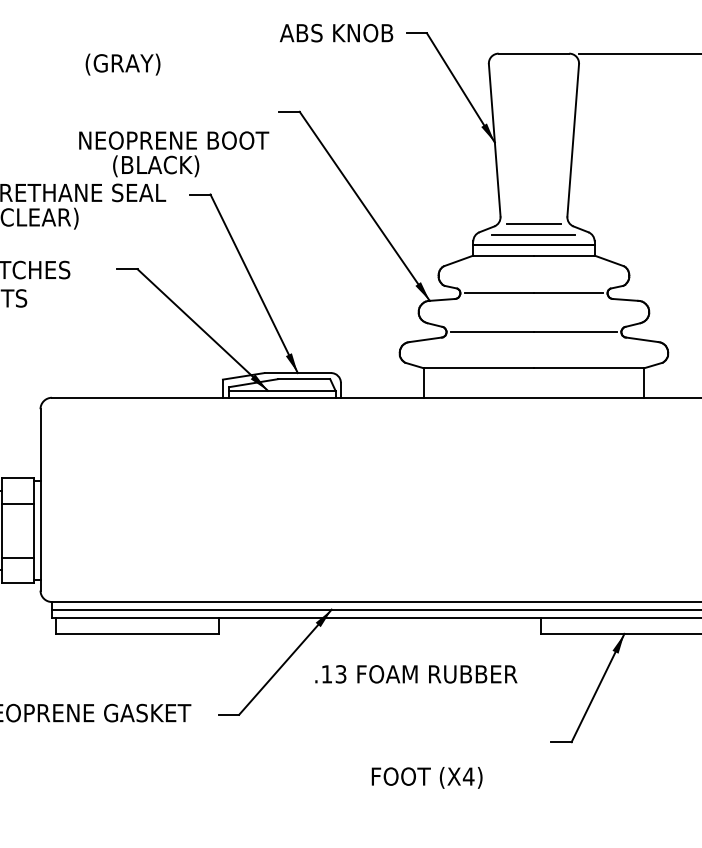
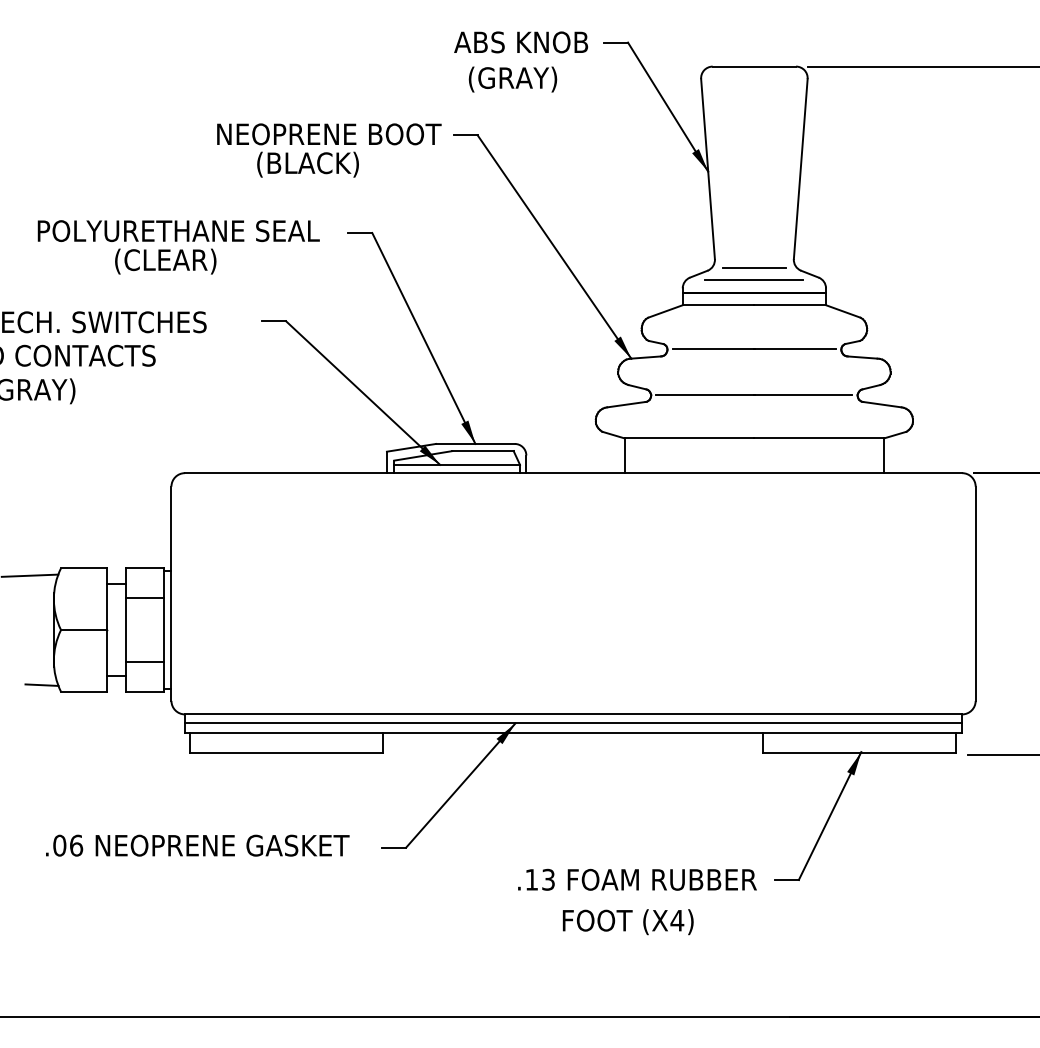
text: (122, 64) -> (512, 79), moved
text: (174, 154) -> (329, 150), moved
text: (416, 674) -> (637, 879), moved

